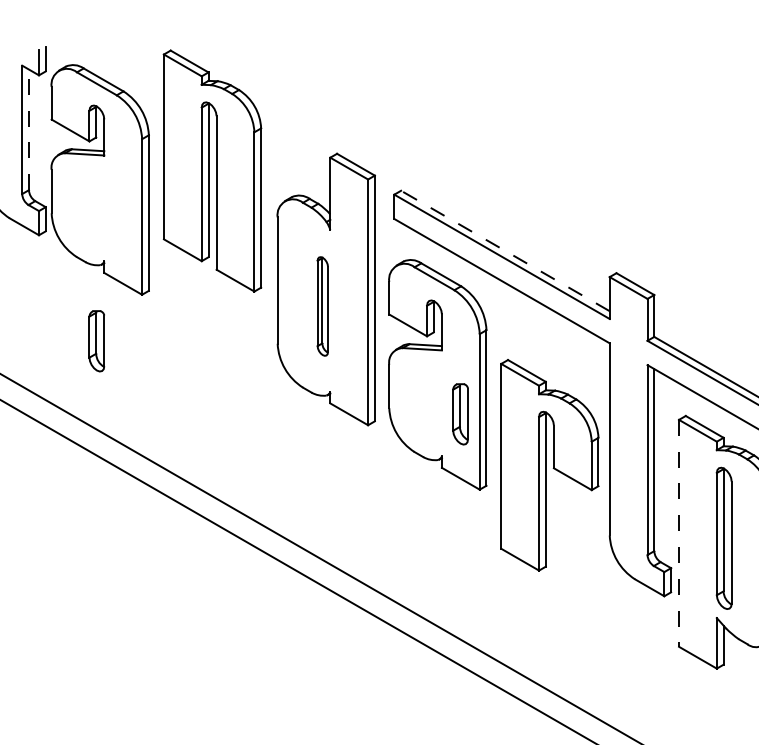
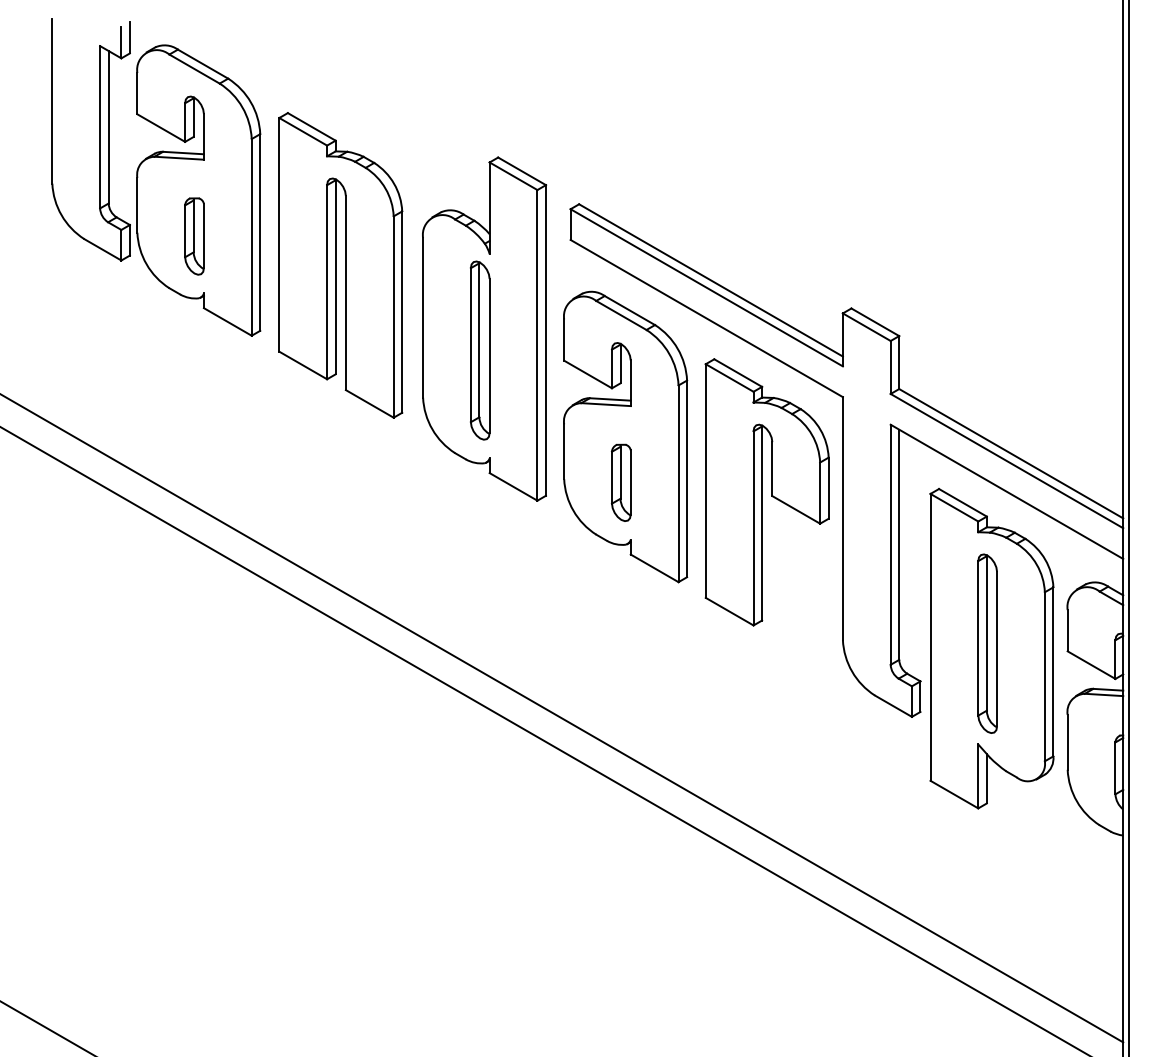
line: (28, 129) -> (108, 126), dashed -> solid
part: (212, 171) -> (340, 265), moved
line: (505, 251) -> (710, 280), dashed -> solid
part: (322, 306) -> (479, 350), size x1.43
part: (96, 341) -> (194, 236), moved
part: (460, 414) -> (621, 482), moved
part: (549, 465) -> (766, 492), moved
line: (679, 533) -> (930, 637), dashed -> solid

